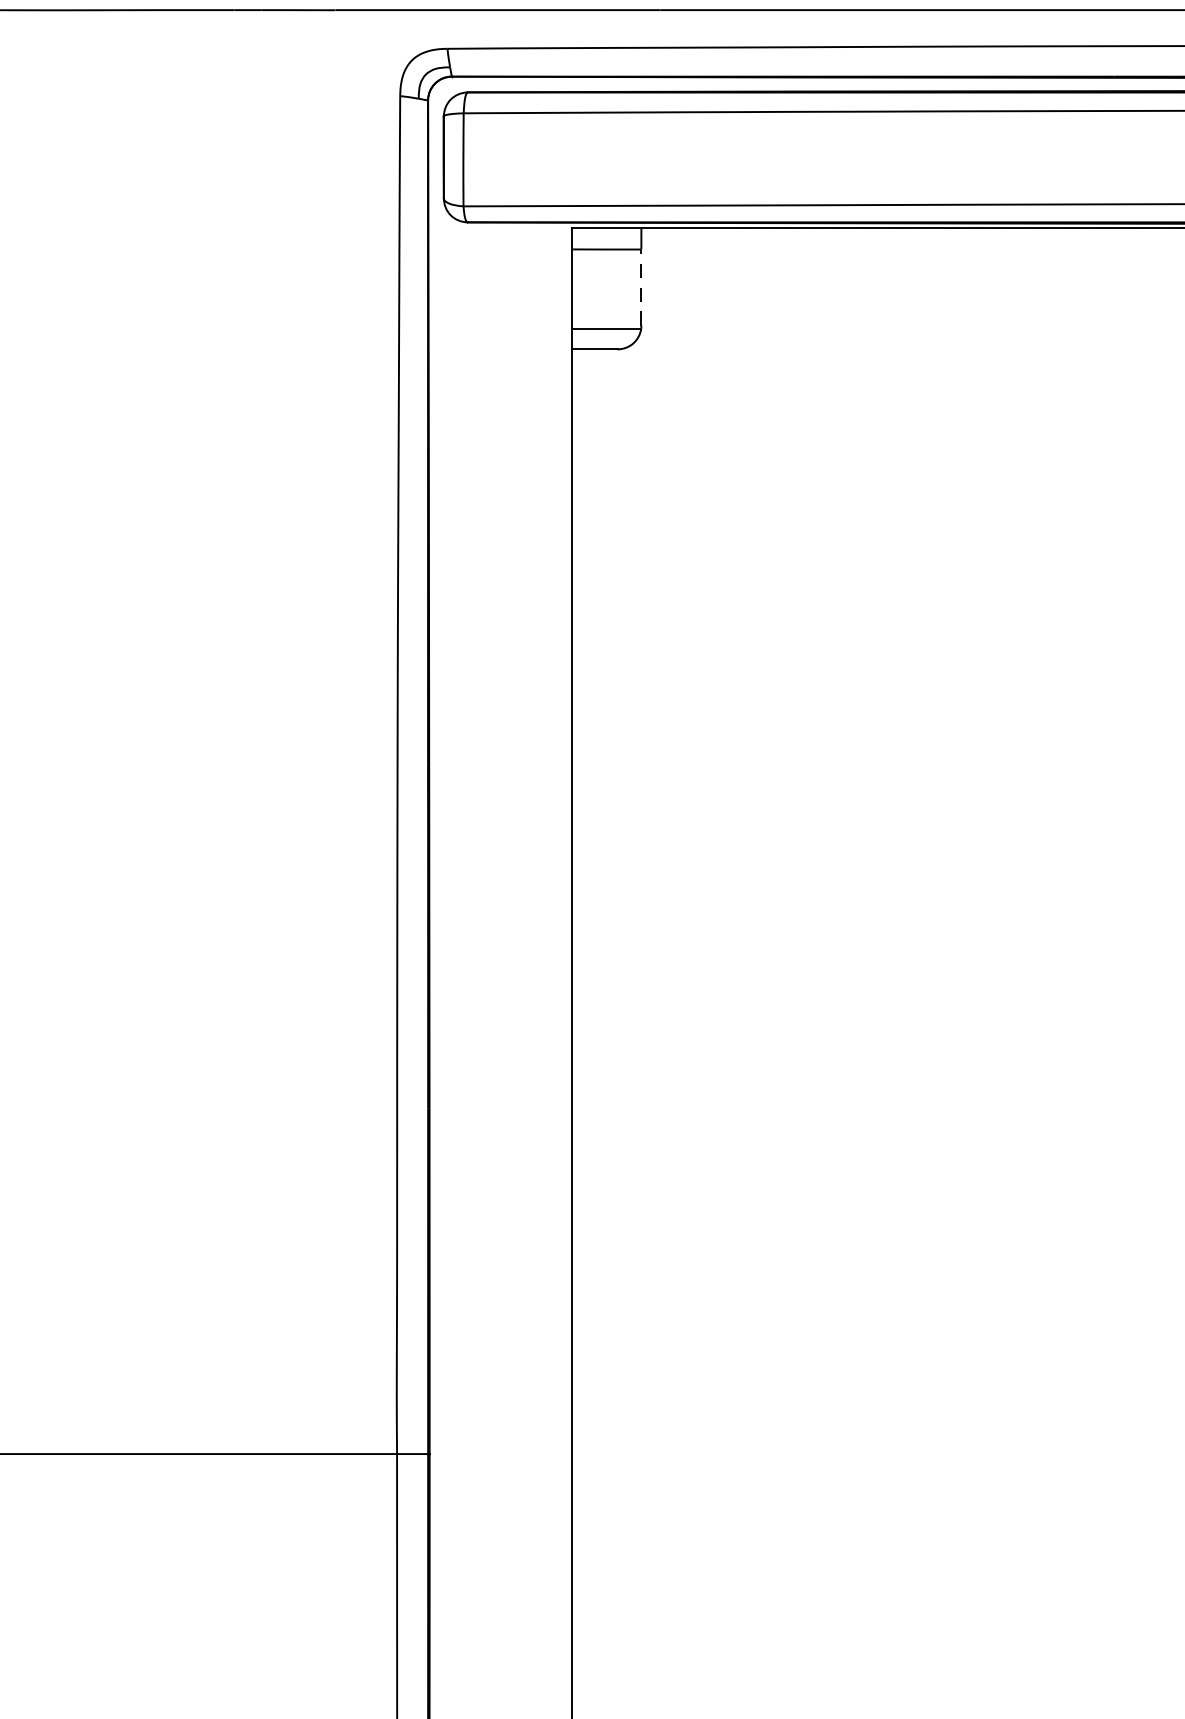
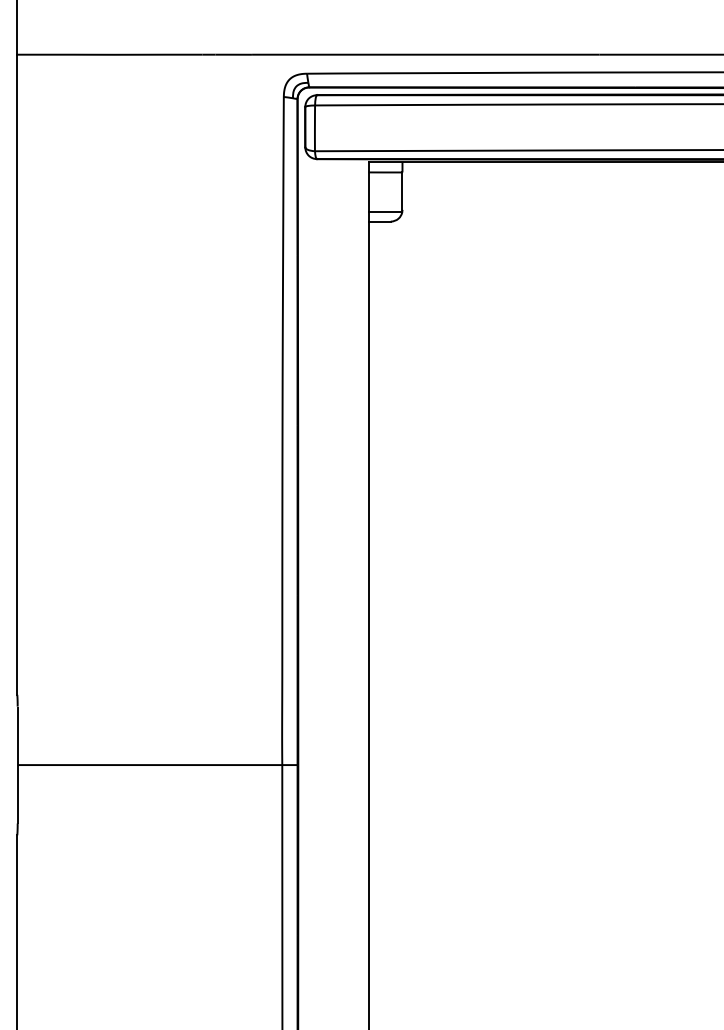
line: (641, 288) -> (402, 191), dashed -> solid

